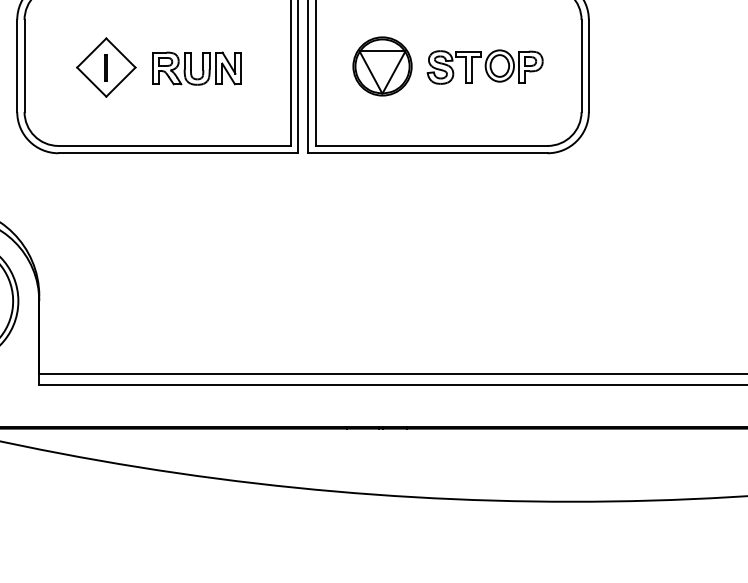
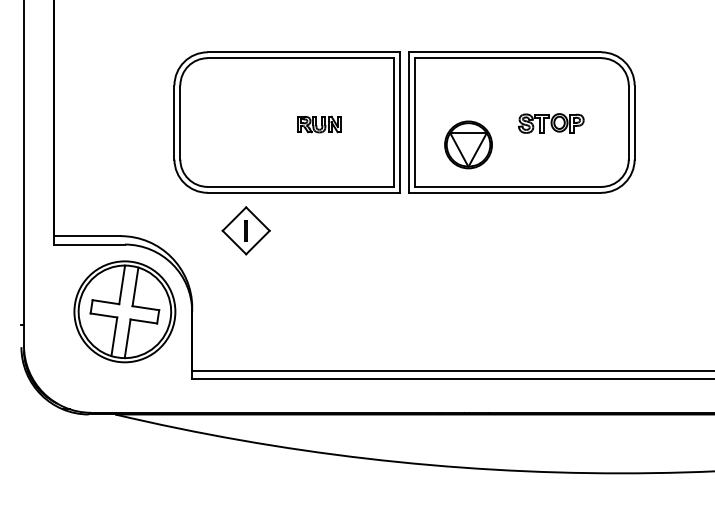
part: (382, 65) -> (468, 144), moved
part: (105, 67) -> (245, 230), moved
part: (485, 67) -> (551, 123), size x0.7
part: (197, 68) -> (319, 124), size x0.6

